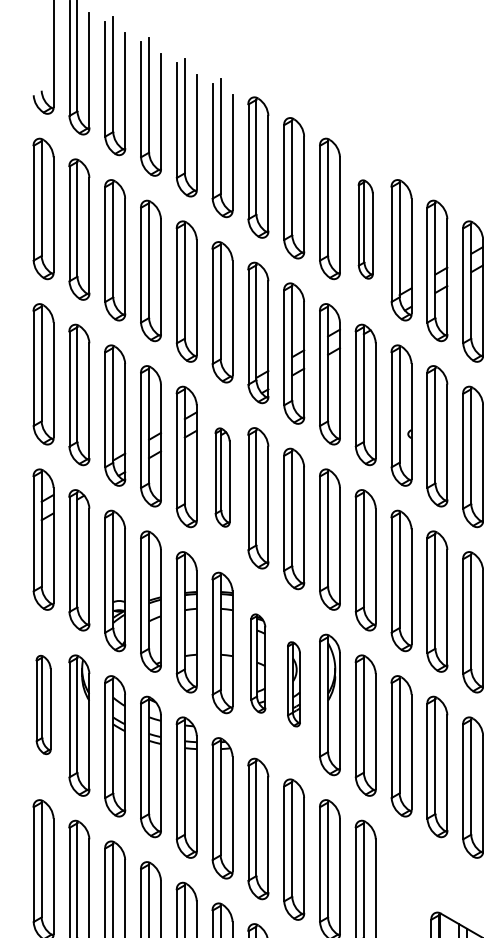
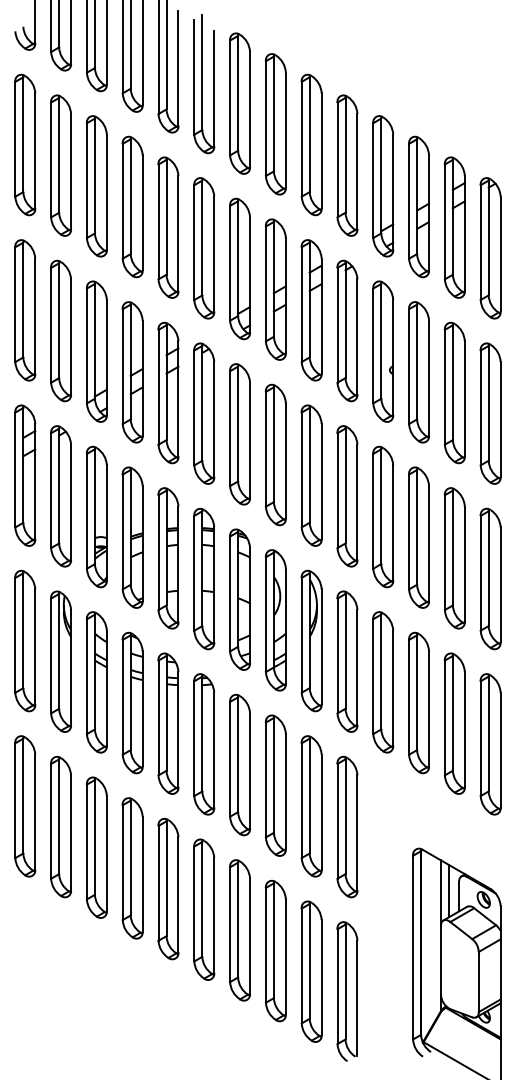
part: (365, 229) -> (347, 165), size x1.43
part: (222, 477) -> (204, 413), size x1.43
part: (257, 663) -> (239, 599), size x1.43
part: (293, 684) -> (275, 620), size x1.67
part: (43, 704) -> (25, 640), size x1.43

